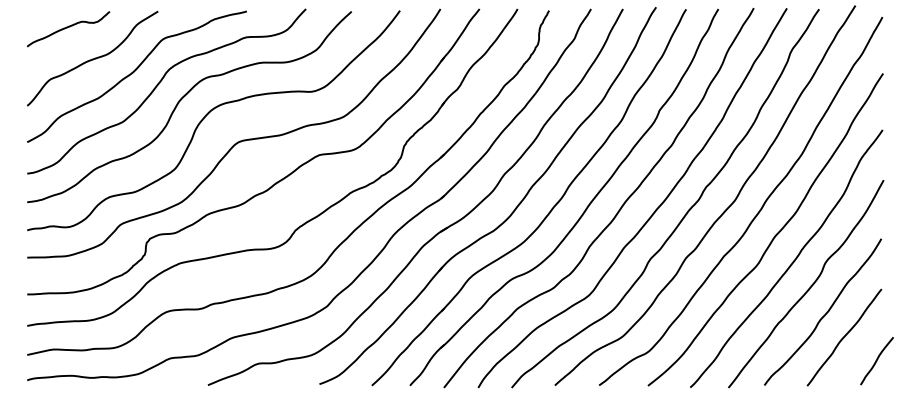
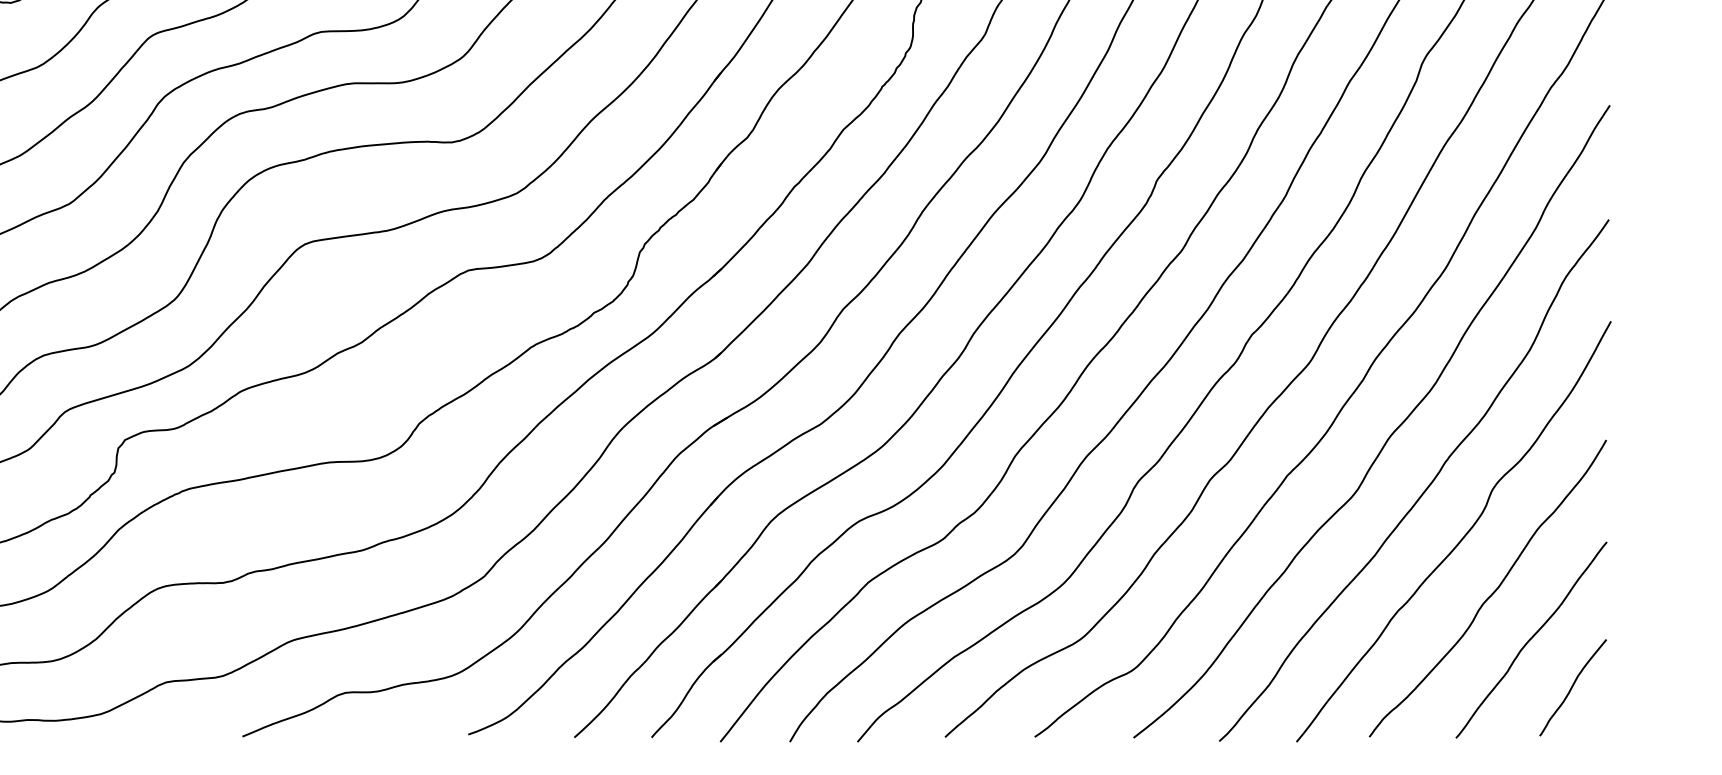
curve: (876, 361) -> (1572, 688), moved

